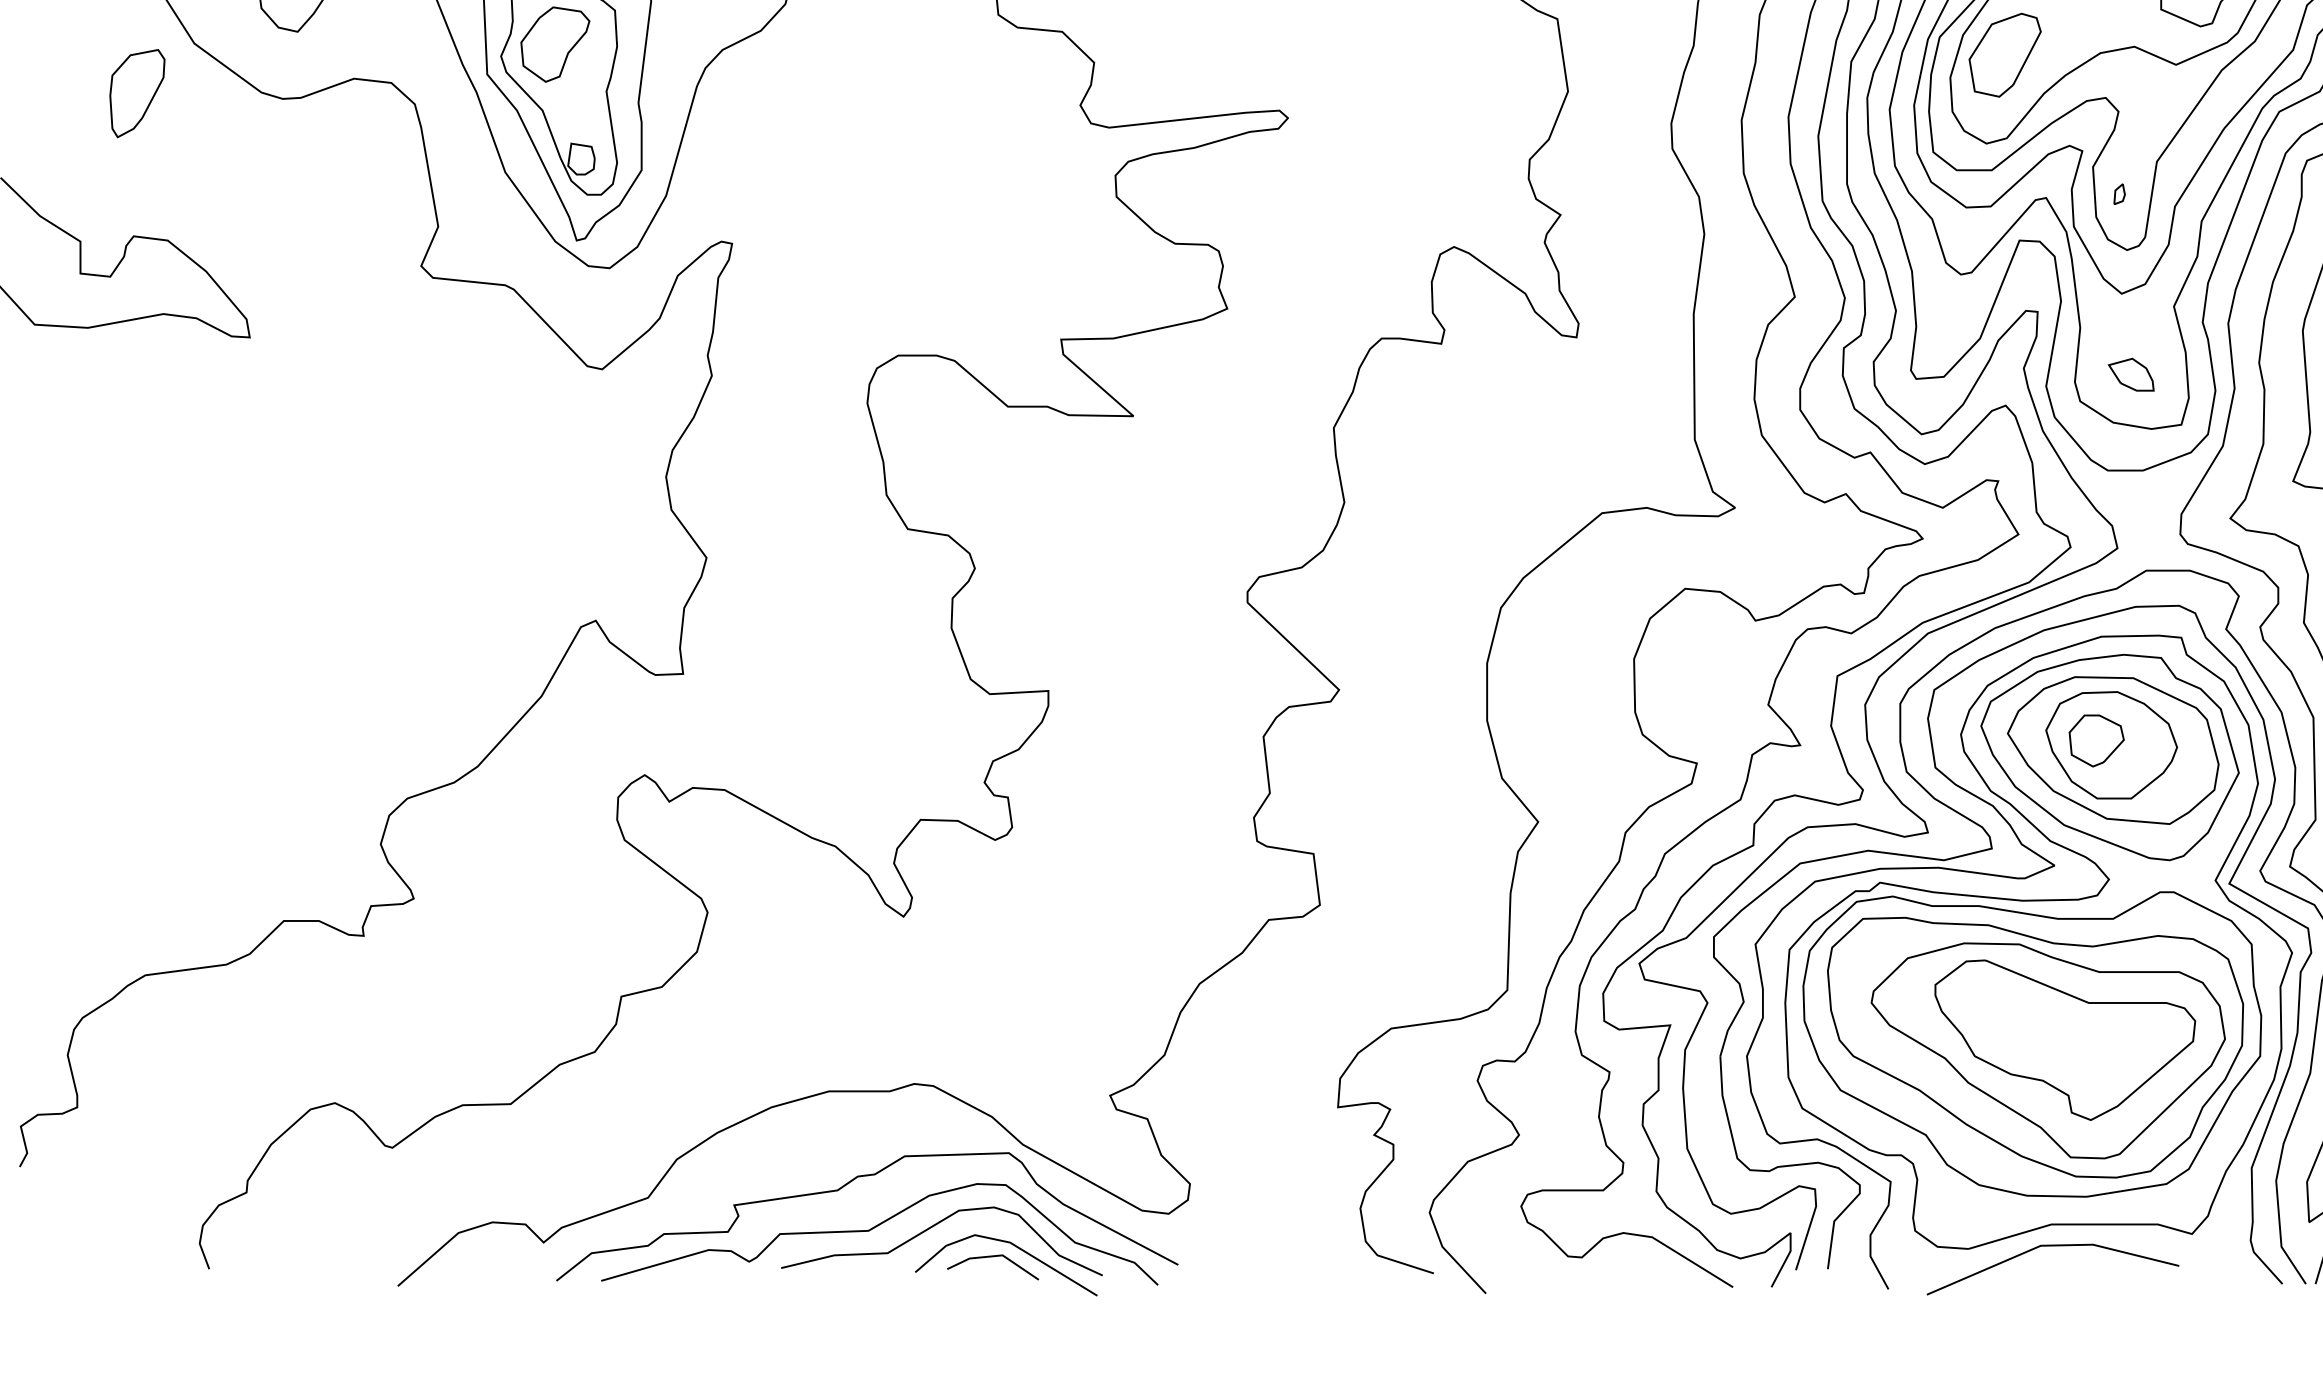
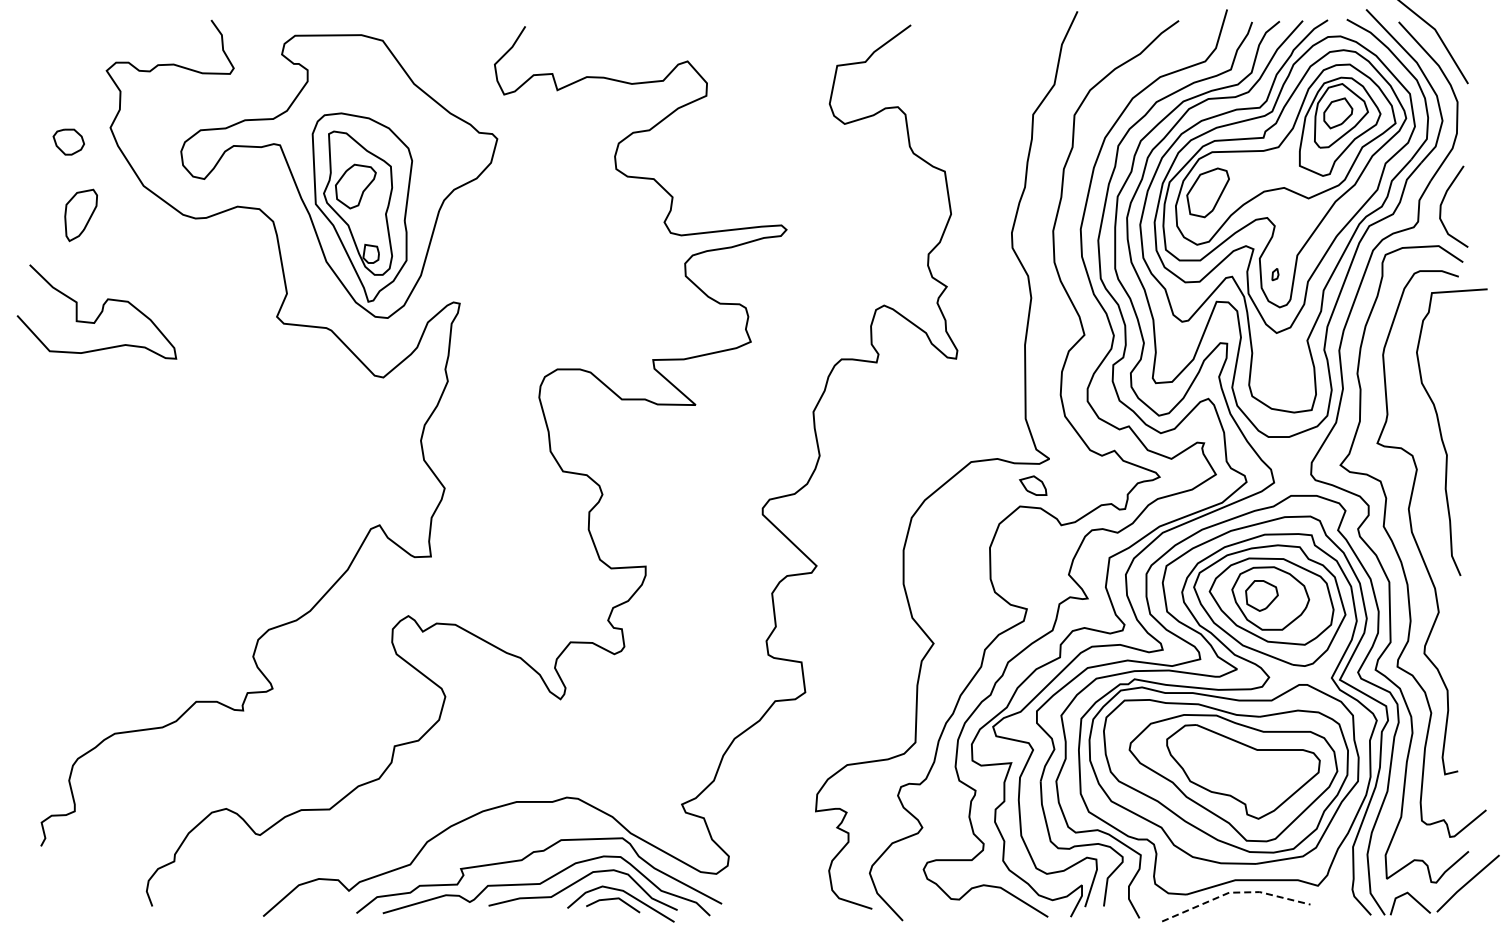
part: (136, 93) -> (80, 215), moved
part: (2131, 374) -> (1033, 485), moved
line: (2051, 1245) -> (1235, 892), solid -> dashed

